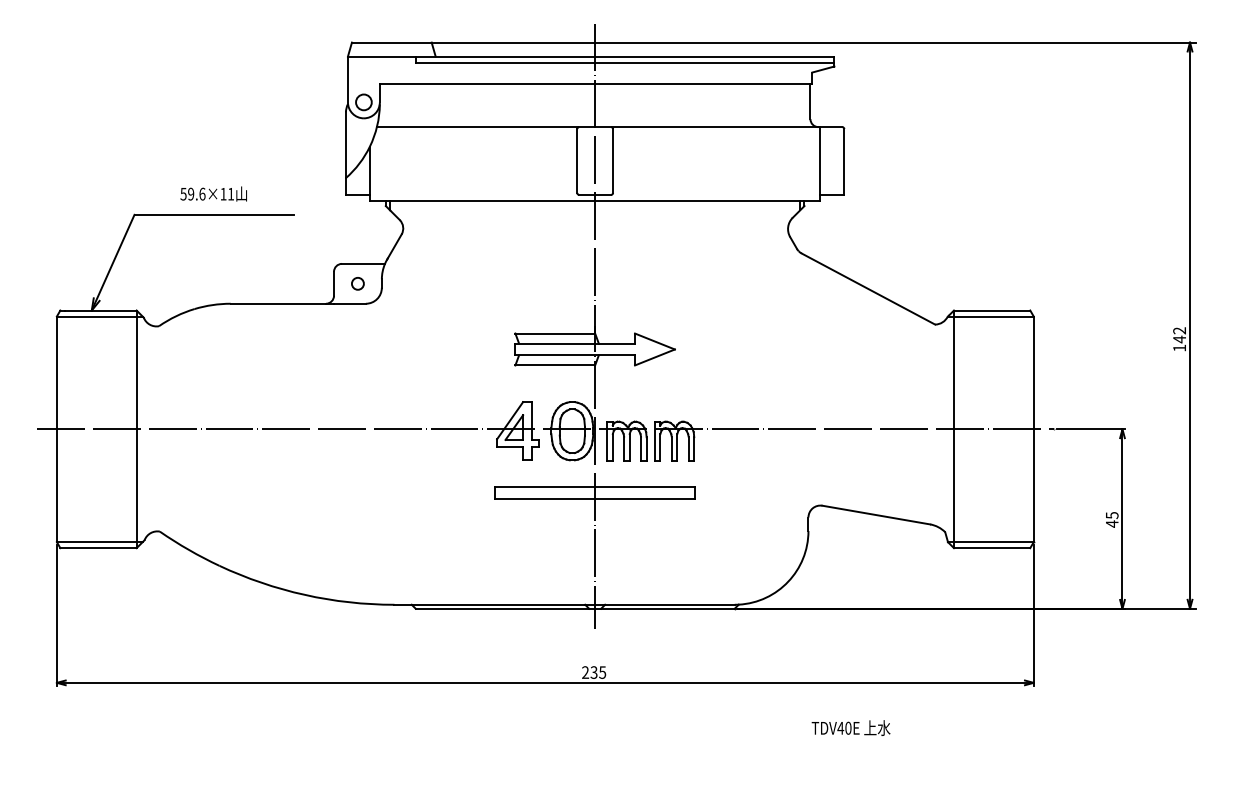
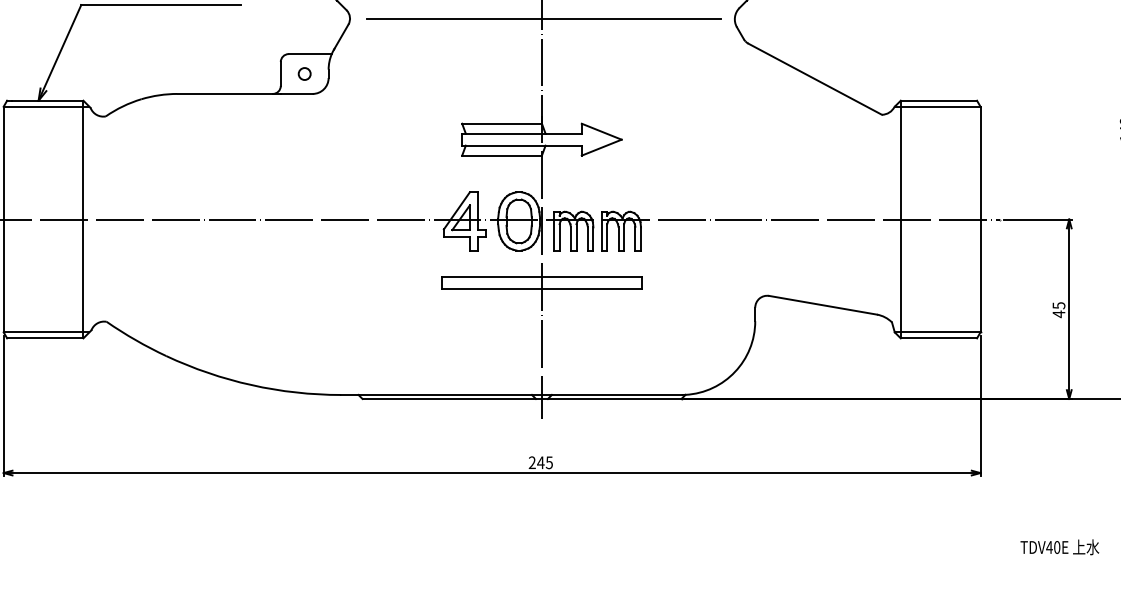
line: (596, 228) -> (543, 18), added
text: (593, 672) -> (540, 462), 235 -> 245
text: (850, 727) -> (1059, 546), moved

